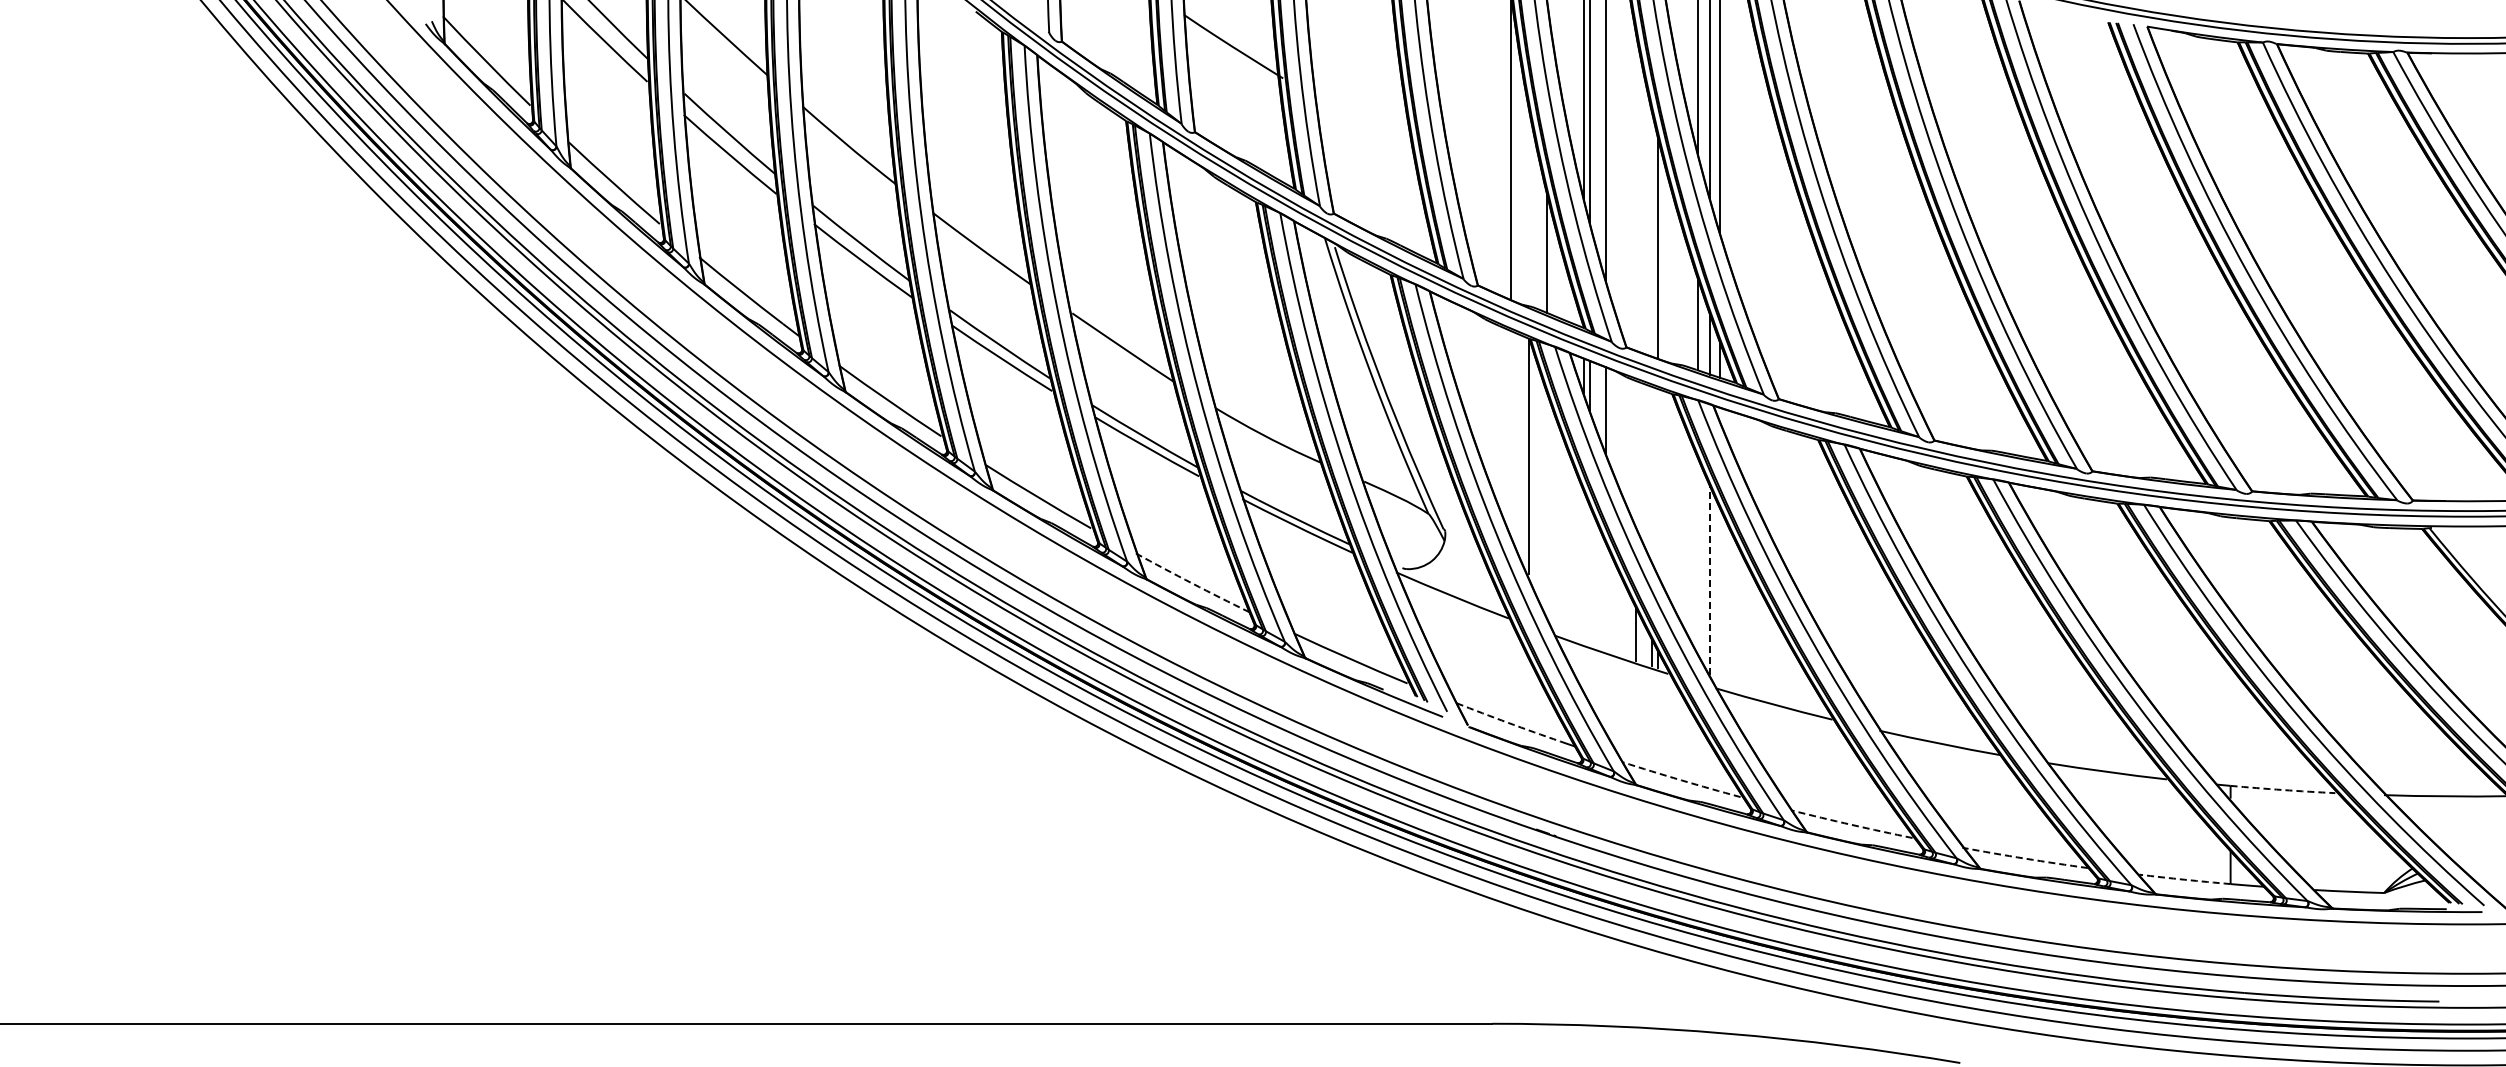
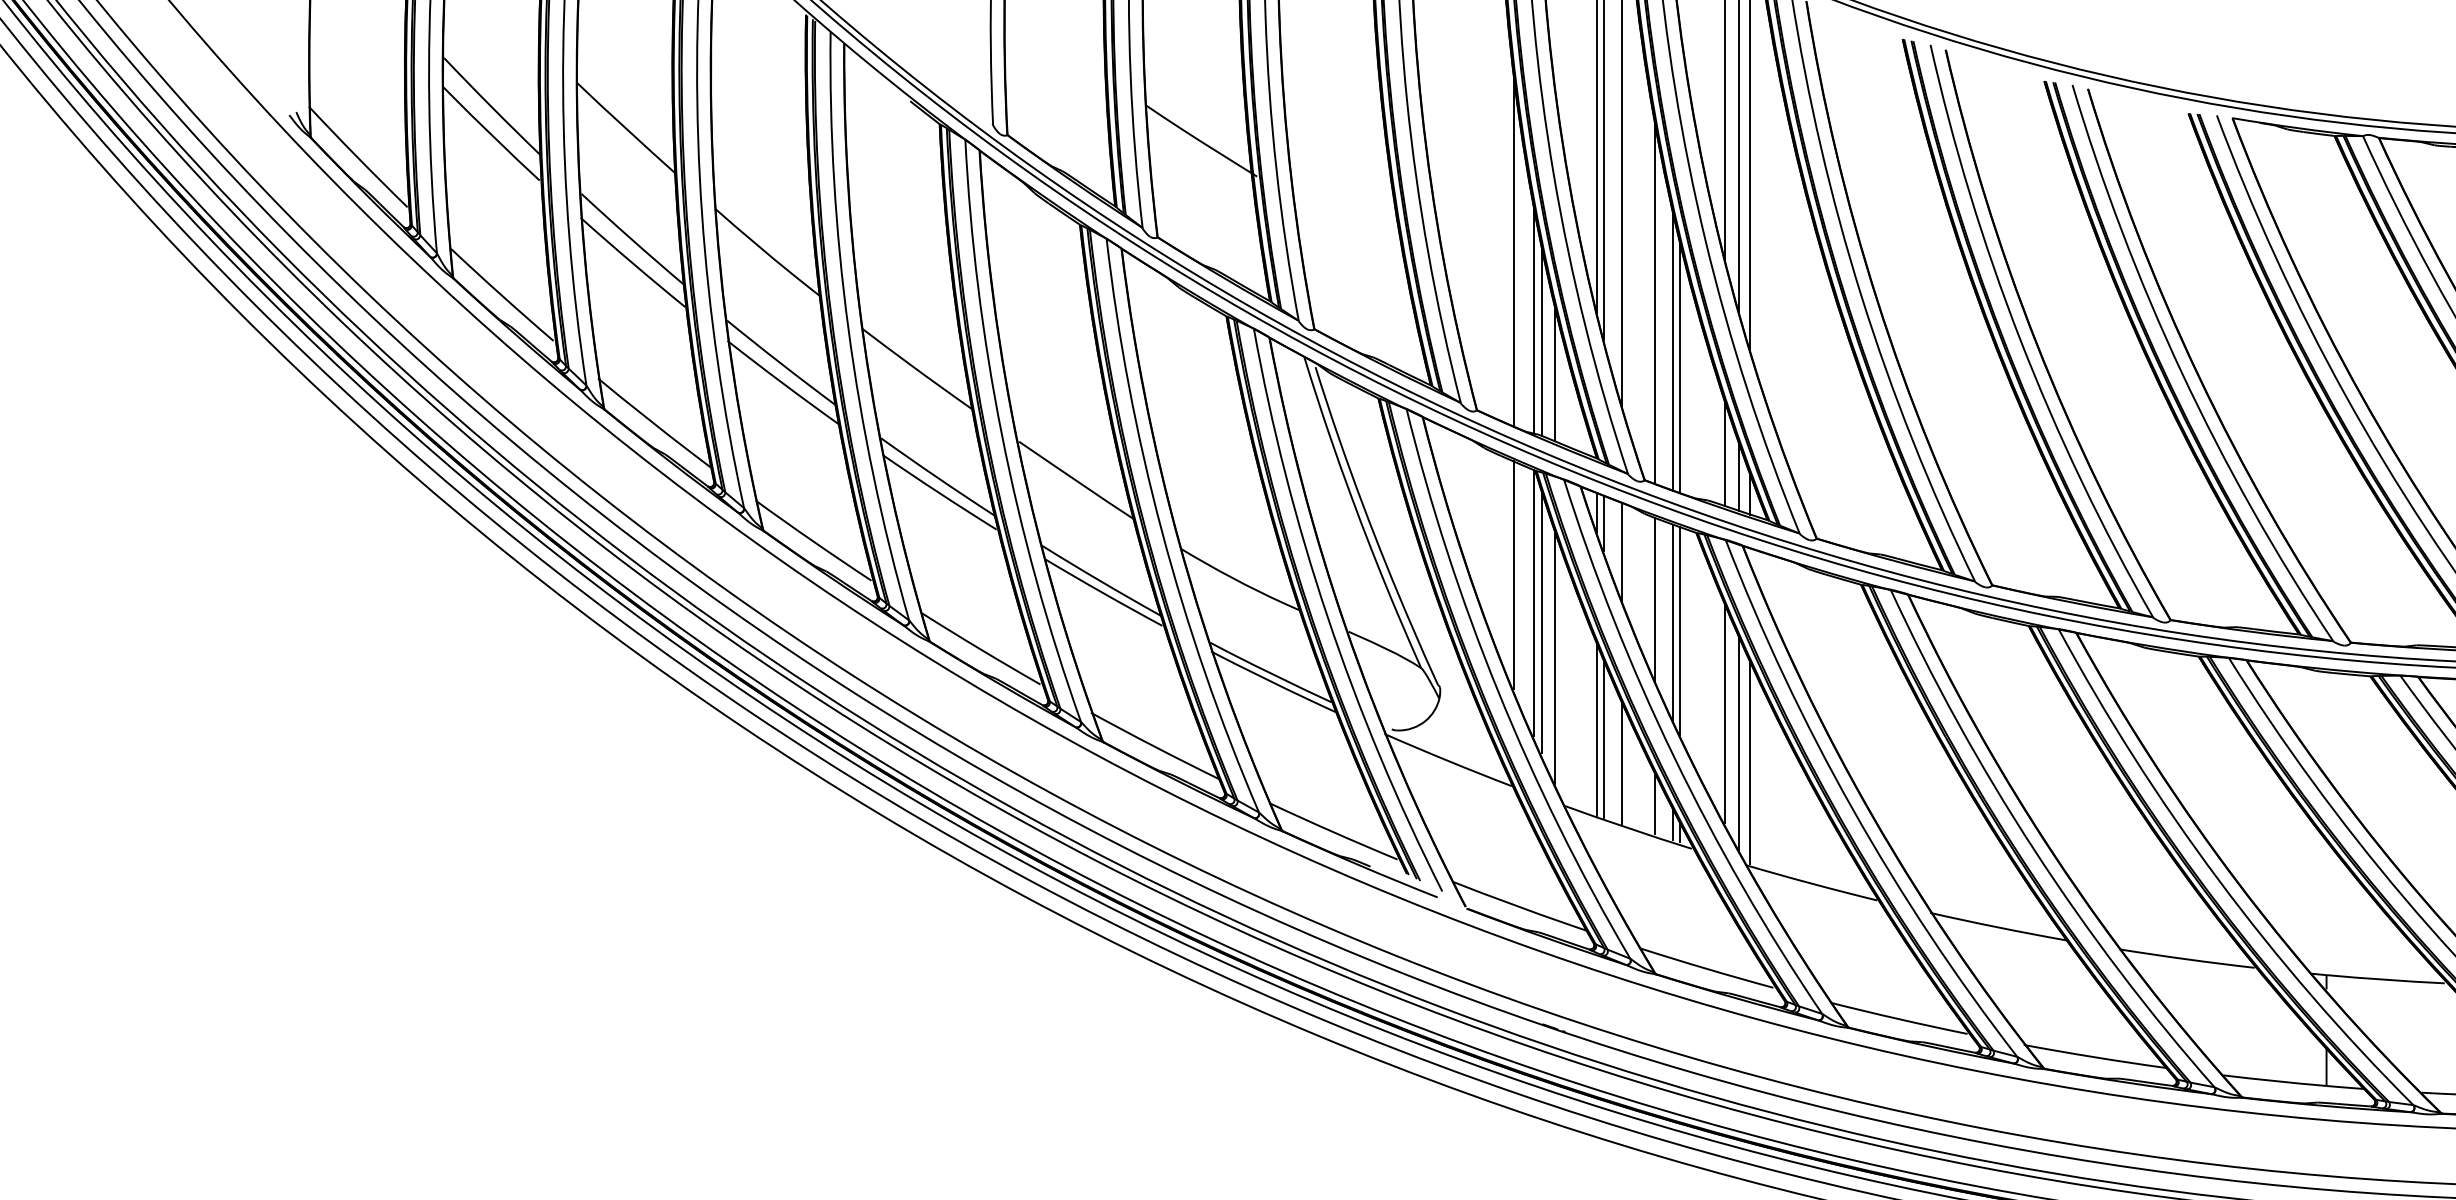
line: (1635, 190) -> (1654, 303), added
line: (1528, 206) -> (1534, 321), added
line: (1535, 223) -> (1541, 340), added
line: (1651, 231) -> (1672, 349), added
line: (1510, 431) -> (1513, 575), added
line: (1635, 452) -> (1654, 598), added
line: (1535, 471) -> (1541, 620), added
line: (1651, 473) -> (1672, 622), added
line: (1657, 480) -> (1679, 630), added
line: (1547, 503) -> (1555, 656), added
line: (1698, 553) -> (1725, 712), added
line: (1584, 567) -> (1597, 728), added
line: (1590, 576) -> (1604, 738), added
line: (1710, 580) -> (1739, 743), dashed -> solid
arc: (1192, 583) -> (1154, 746), dashed -> solid
line: (1606, 596) -> (1622, 761), added
line: (1720, 597) -> (1750, 762), added
arc: (1508, 722) -> (1511, 903), dashed -> solid
arc: (1681, 780) -> (1706, 969), dashed -> solid
arc: (2282, 790) -> (2385, 980), dashed -> solid
arc: (1851, 824) -> (1898, 1018), dashed -> solid
arc: (2025, 858) -> (2095, 1057), dashed -> solid
arc: (2184, 879) -> (2274, 1080), dashed -> solid

